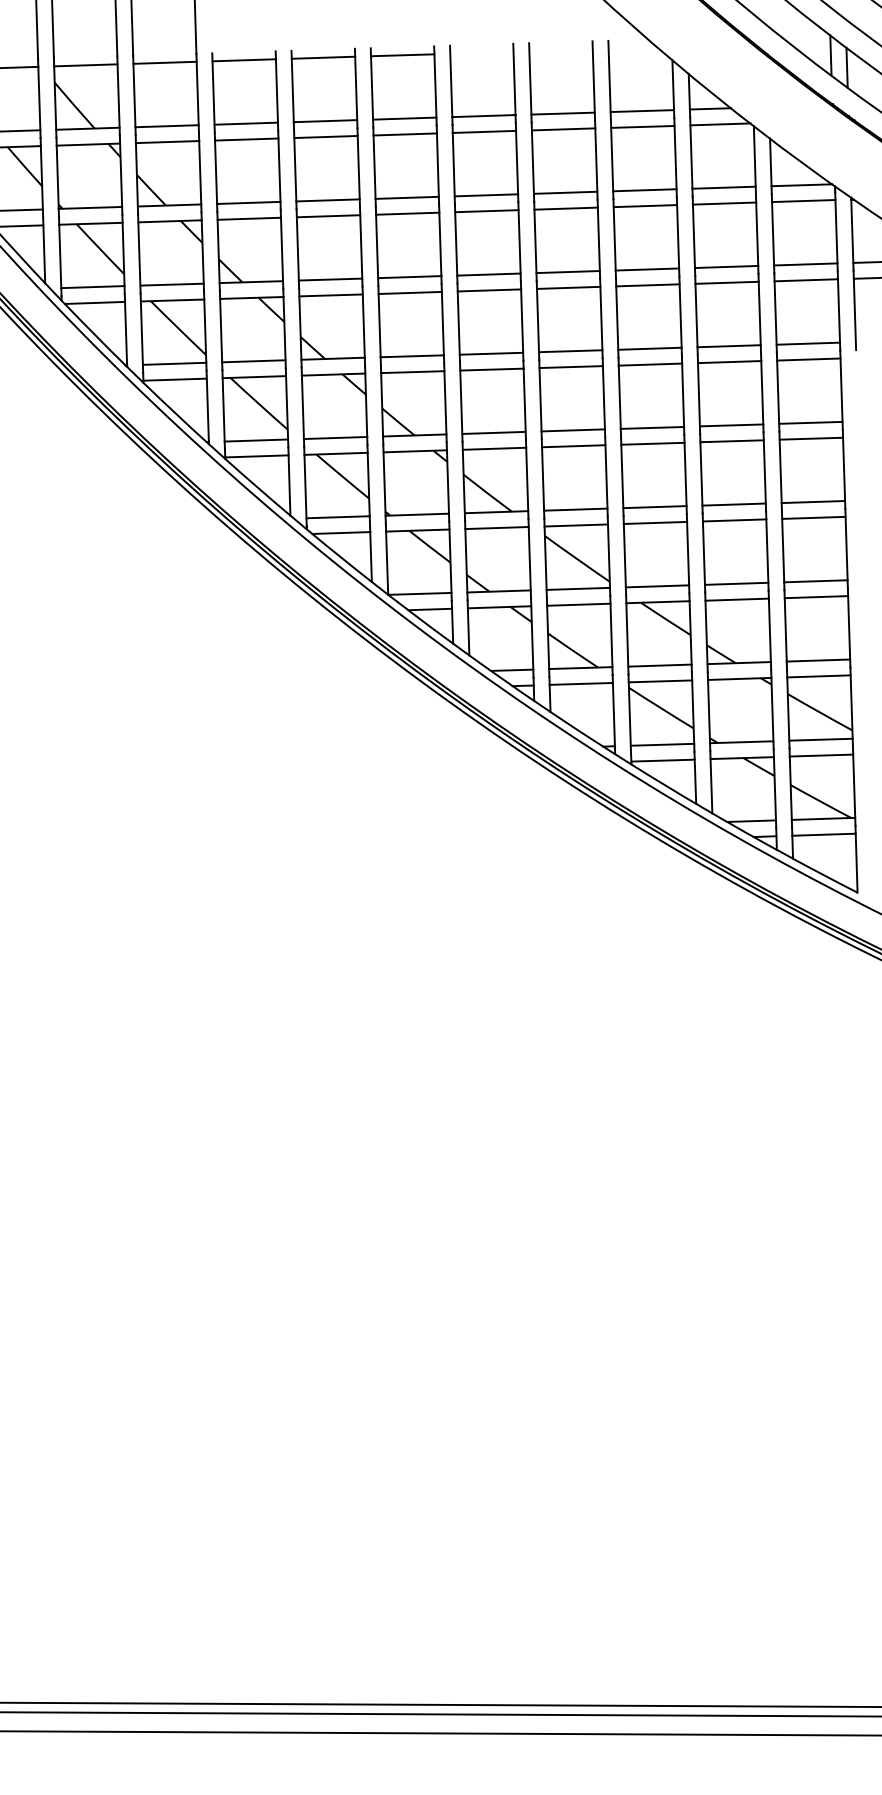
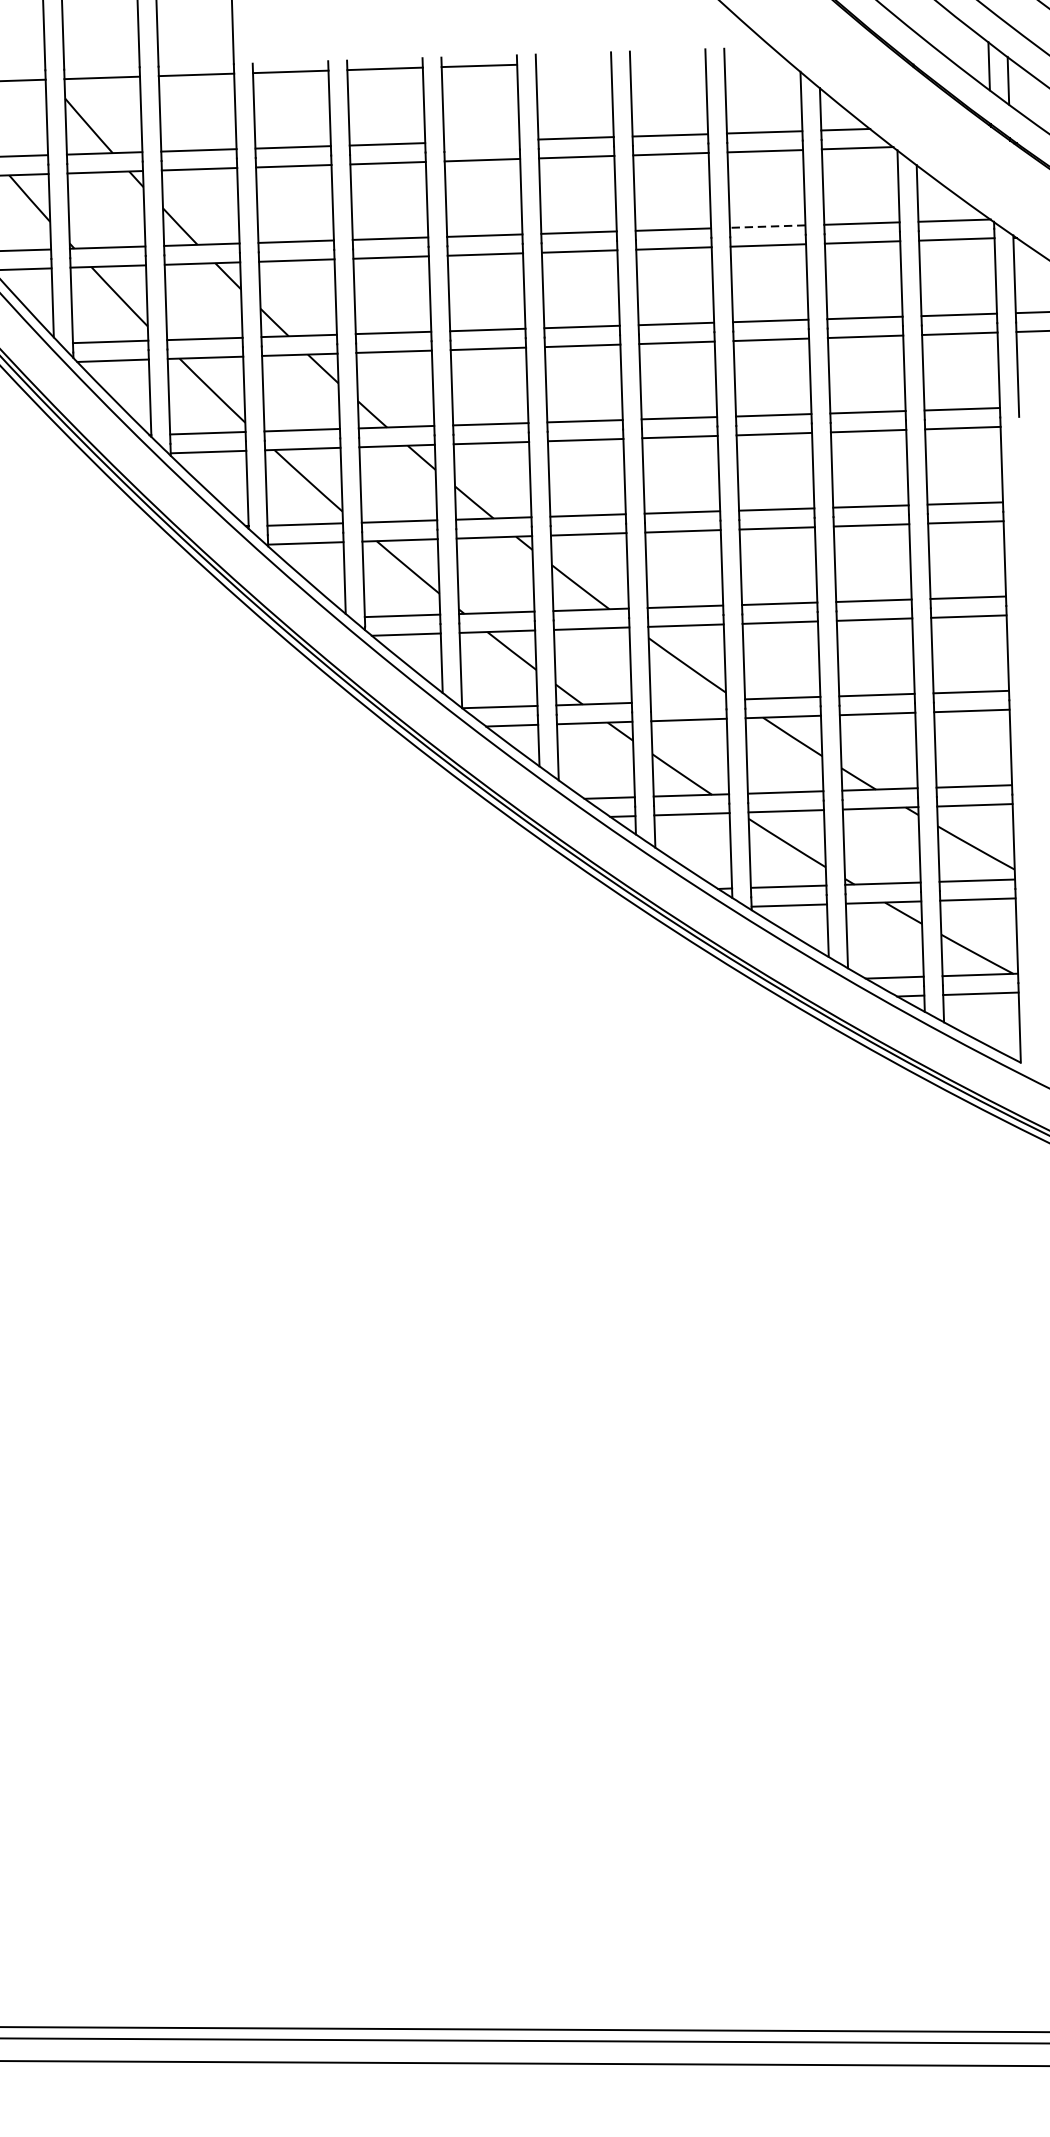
line: (404, 118) -> (481, 141), removed
line: (644, 190) -> (767, 226), solid -> dashed
line: (577, 588) -> (687, 700), removed

